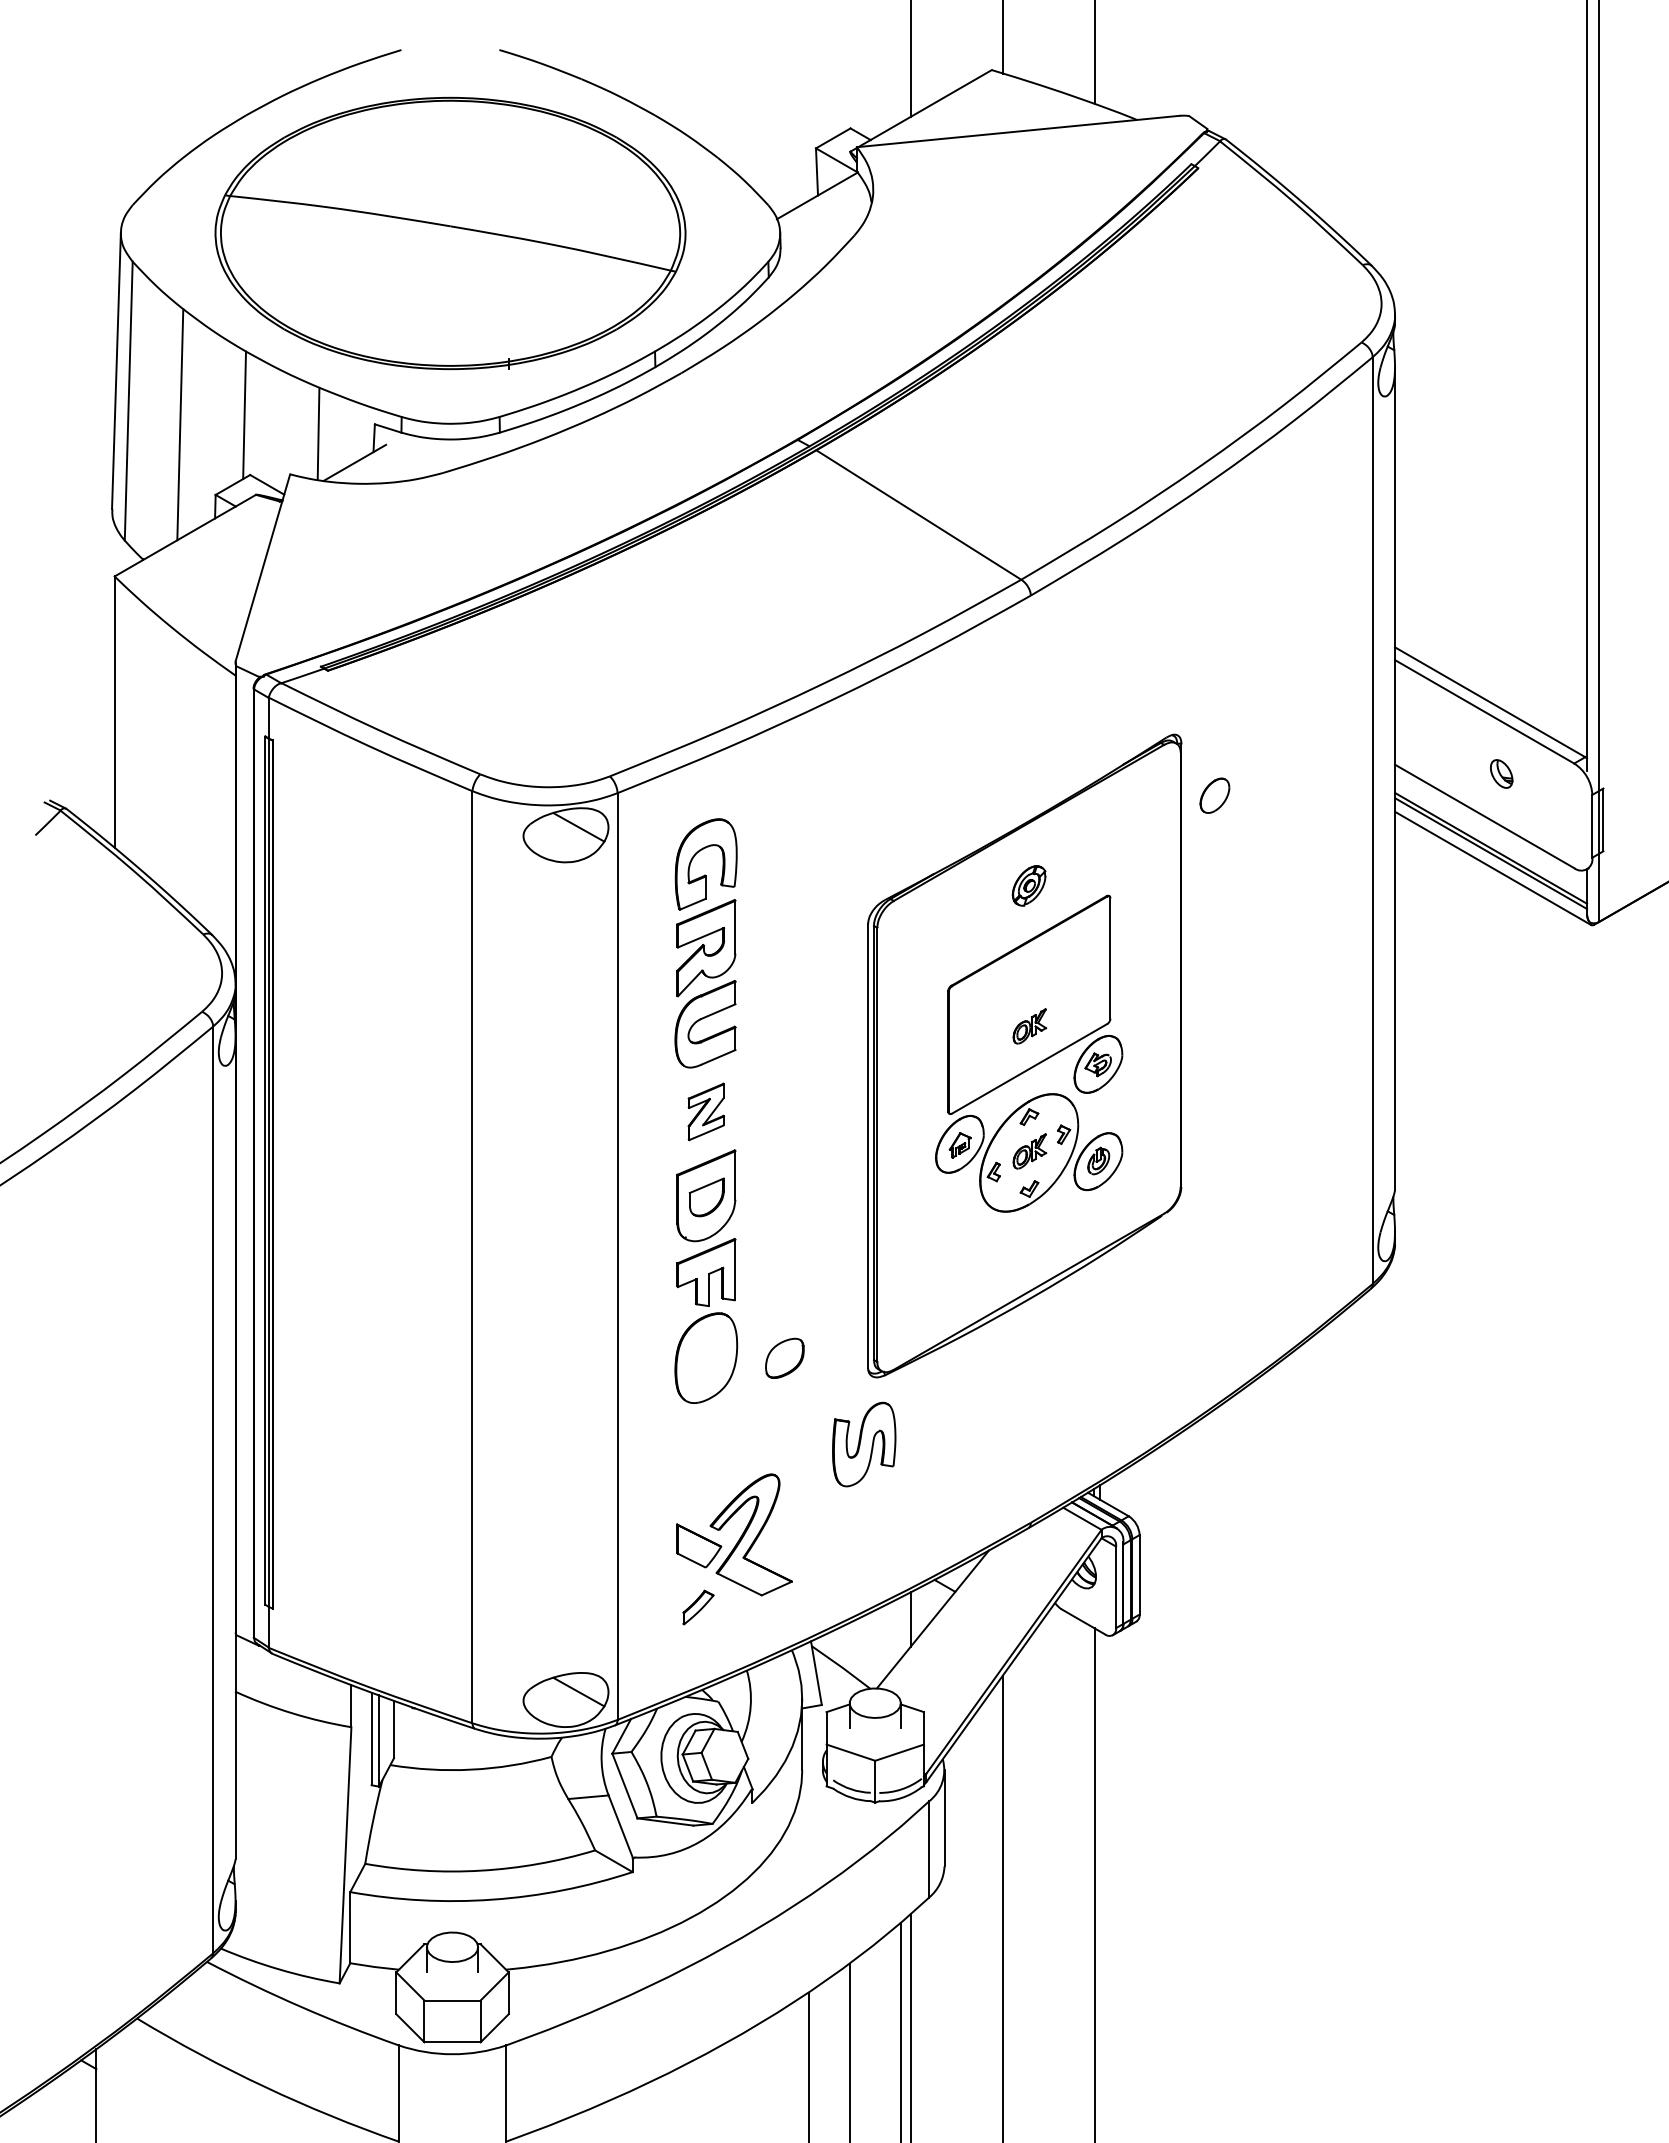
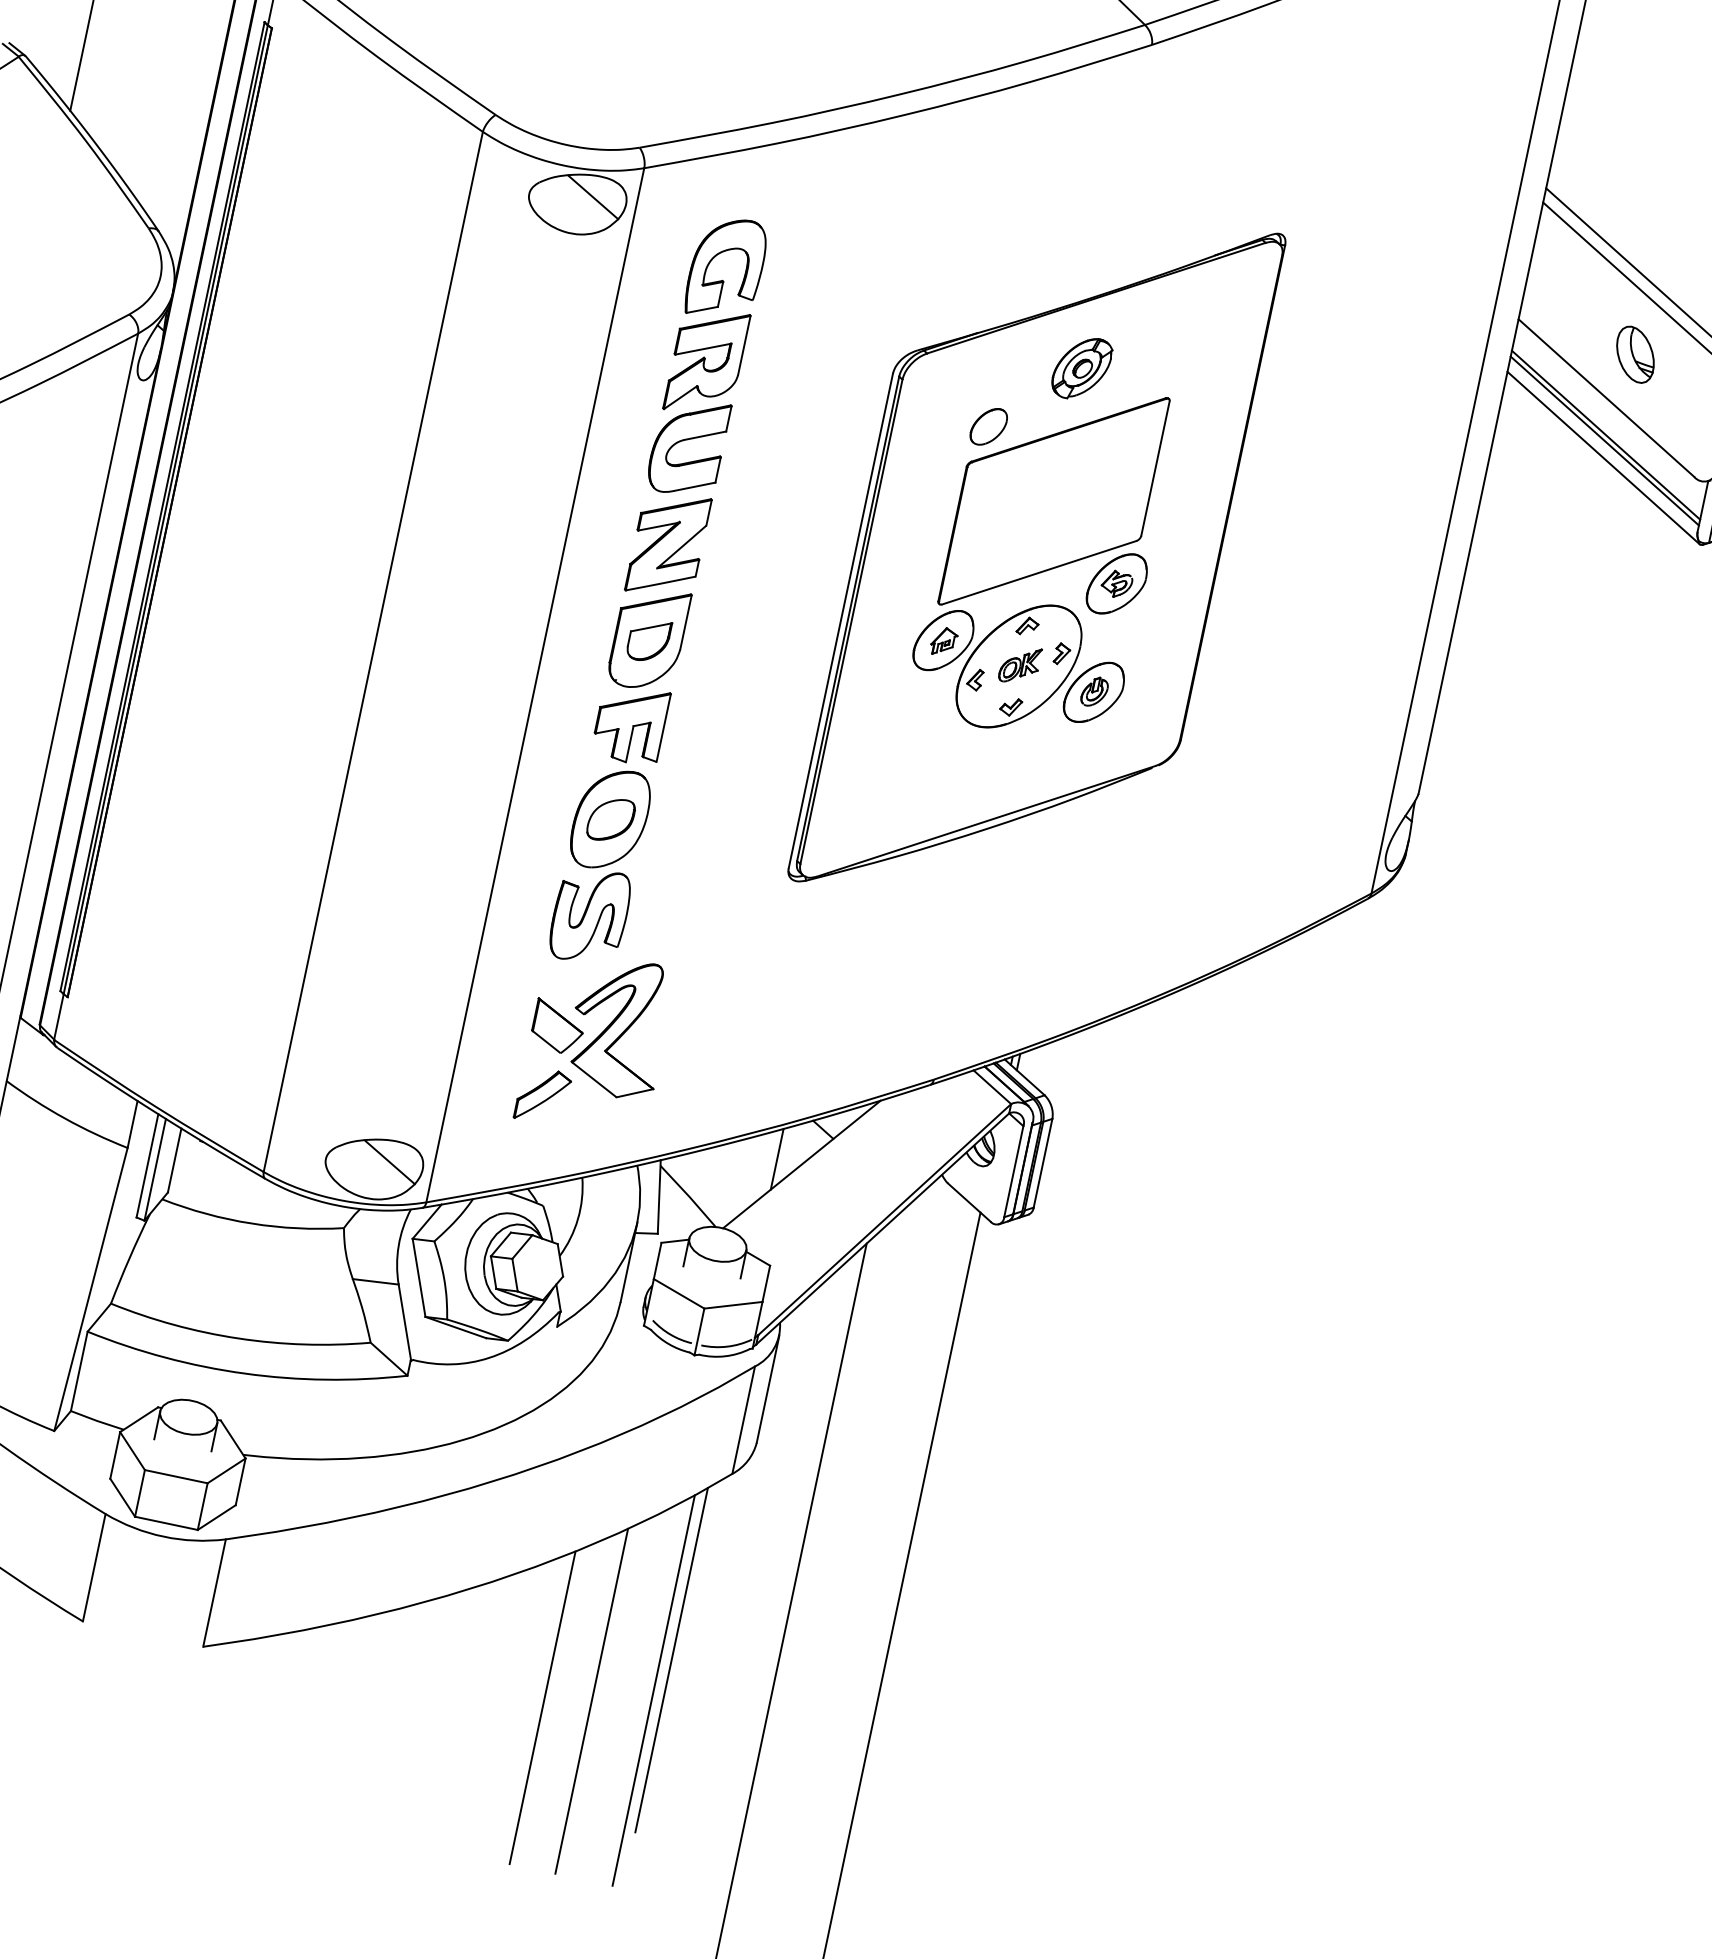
part: (1501, 773) -> (1635, 354), size x1.67
part: (1214, 795) -> (988, 426), moved
part: (1028, 885) -> (1081, 367), size x1.43
part: (1029, 1026) -> (1049, 525), removed
part: (706, 1111) -> (668, 544), size x1.67
part: (784, 1357) -> (610, 818), moved
part: (864, 1444) -> (590, 915), moved
part: (698, 1607) -> (543, 1095), size x1.43

